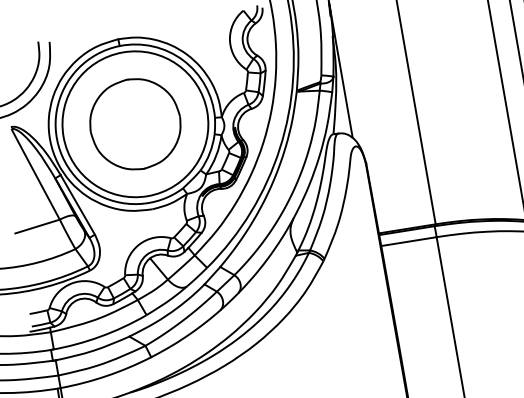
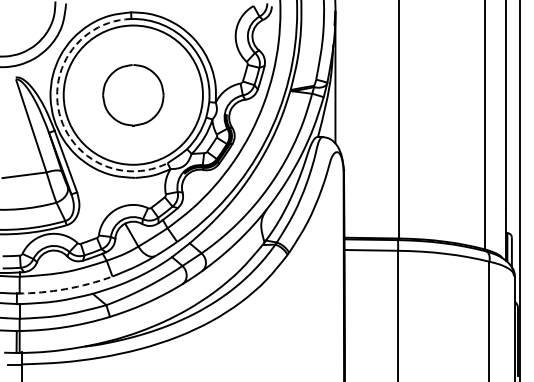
part: (135, 124) -> (133, 95), size x0.7
arc: (62, 156) -> (59, 113), solid -> dashed
arc: (100, 337) -> (65, 289), solid -> dashed

